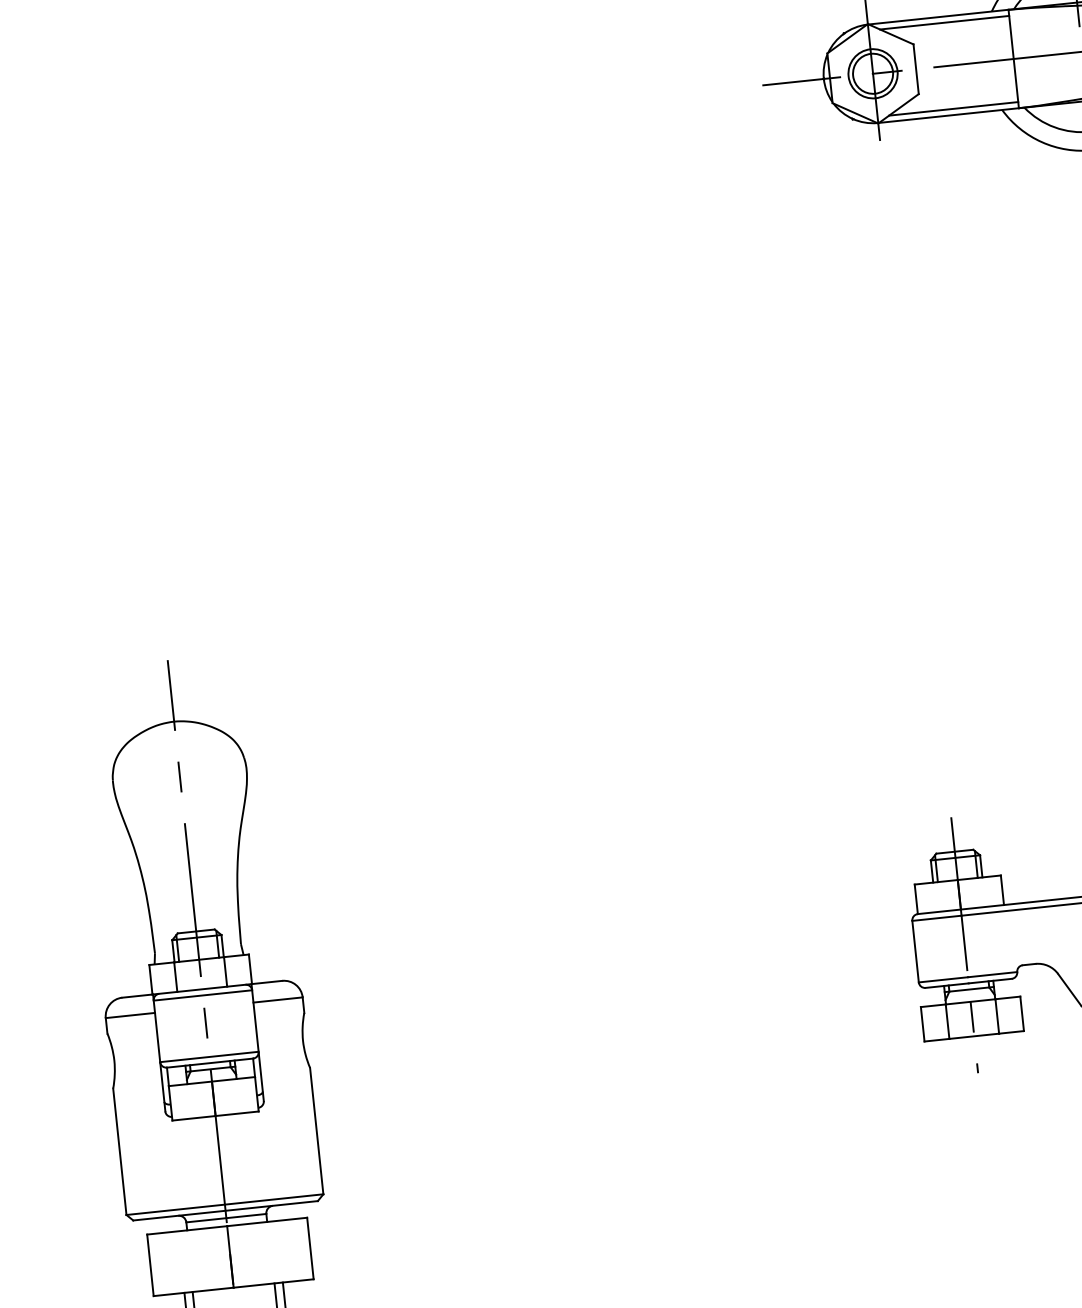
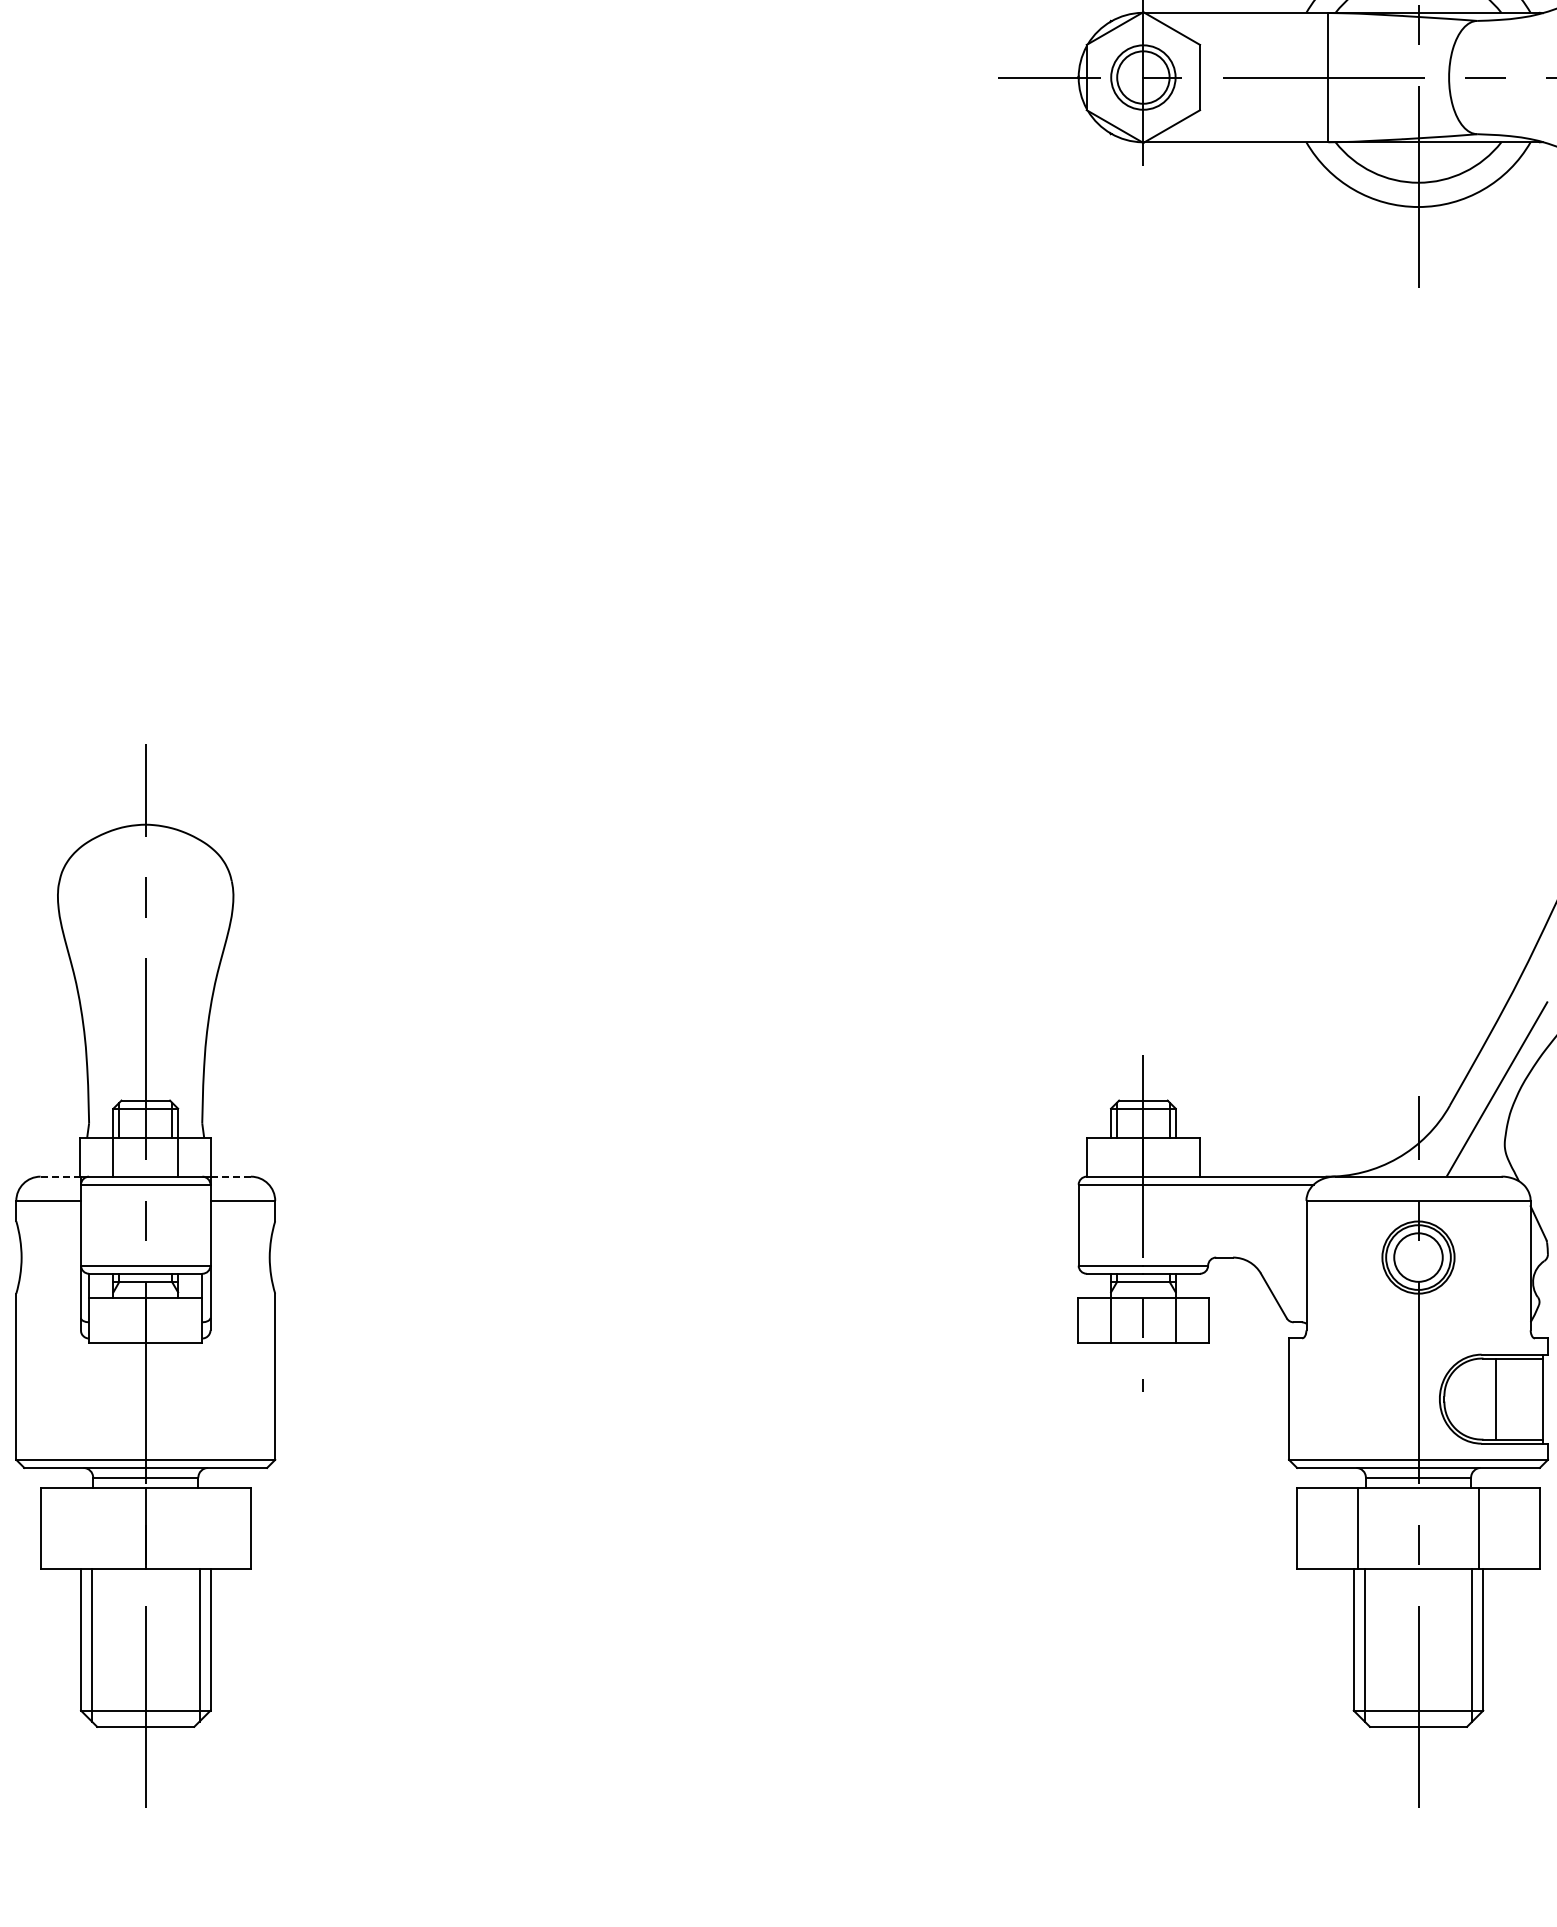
line: (944, 22) -> (1243, 20), removed
line: (953, 109) -> (1243, 134), removed
line: (267, 982) -> (231, 1176), solid -> dashed
line: (137, 995) -> (60, 1176), solid -> dashed

